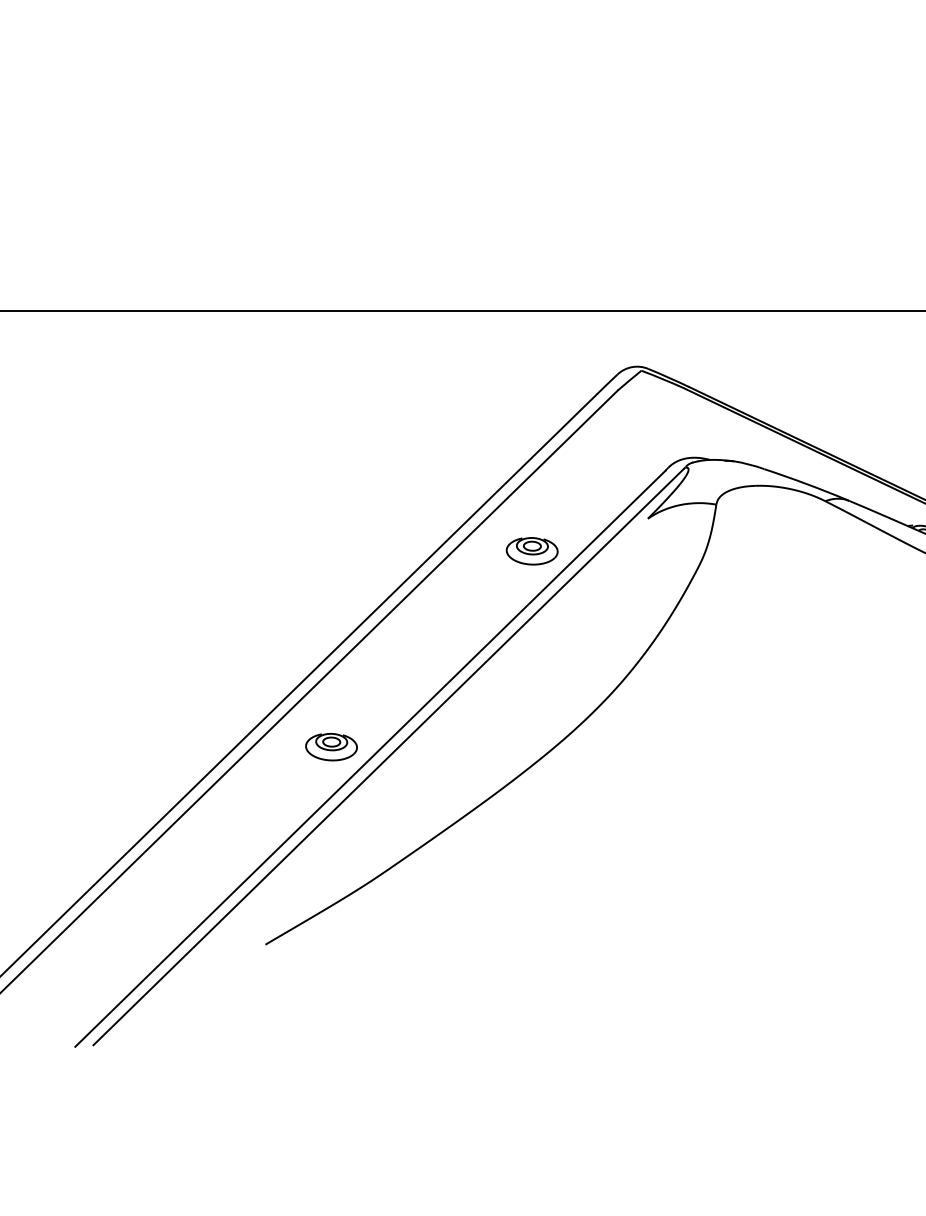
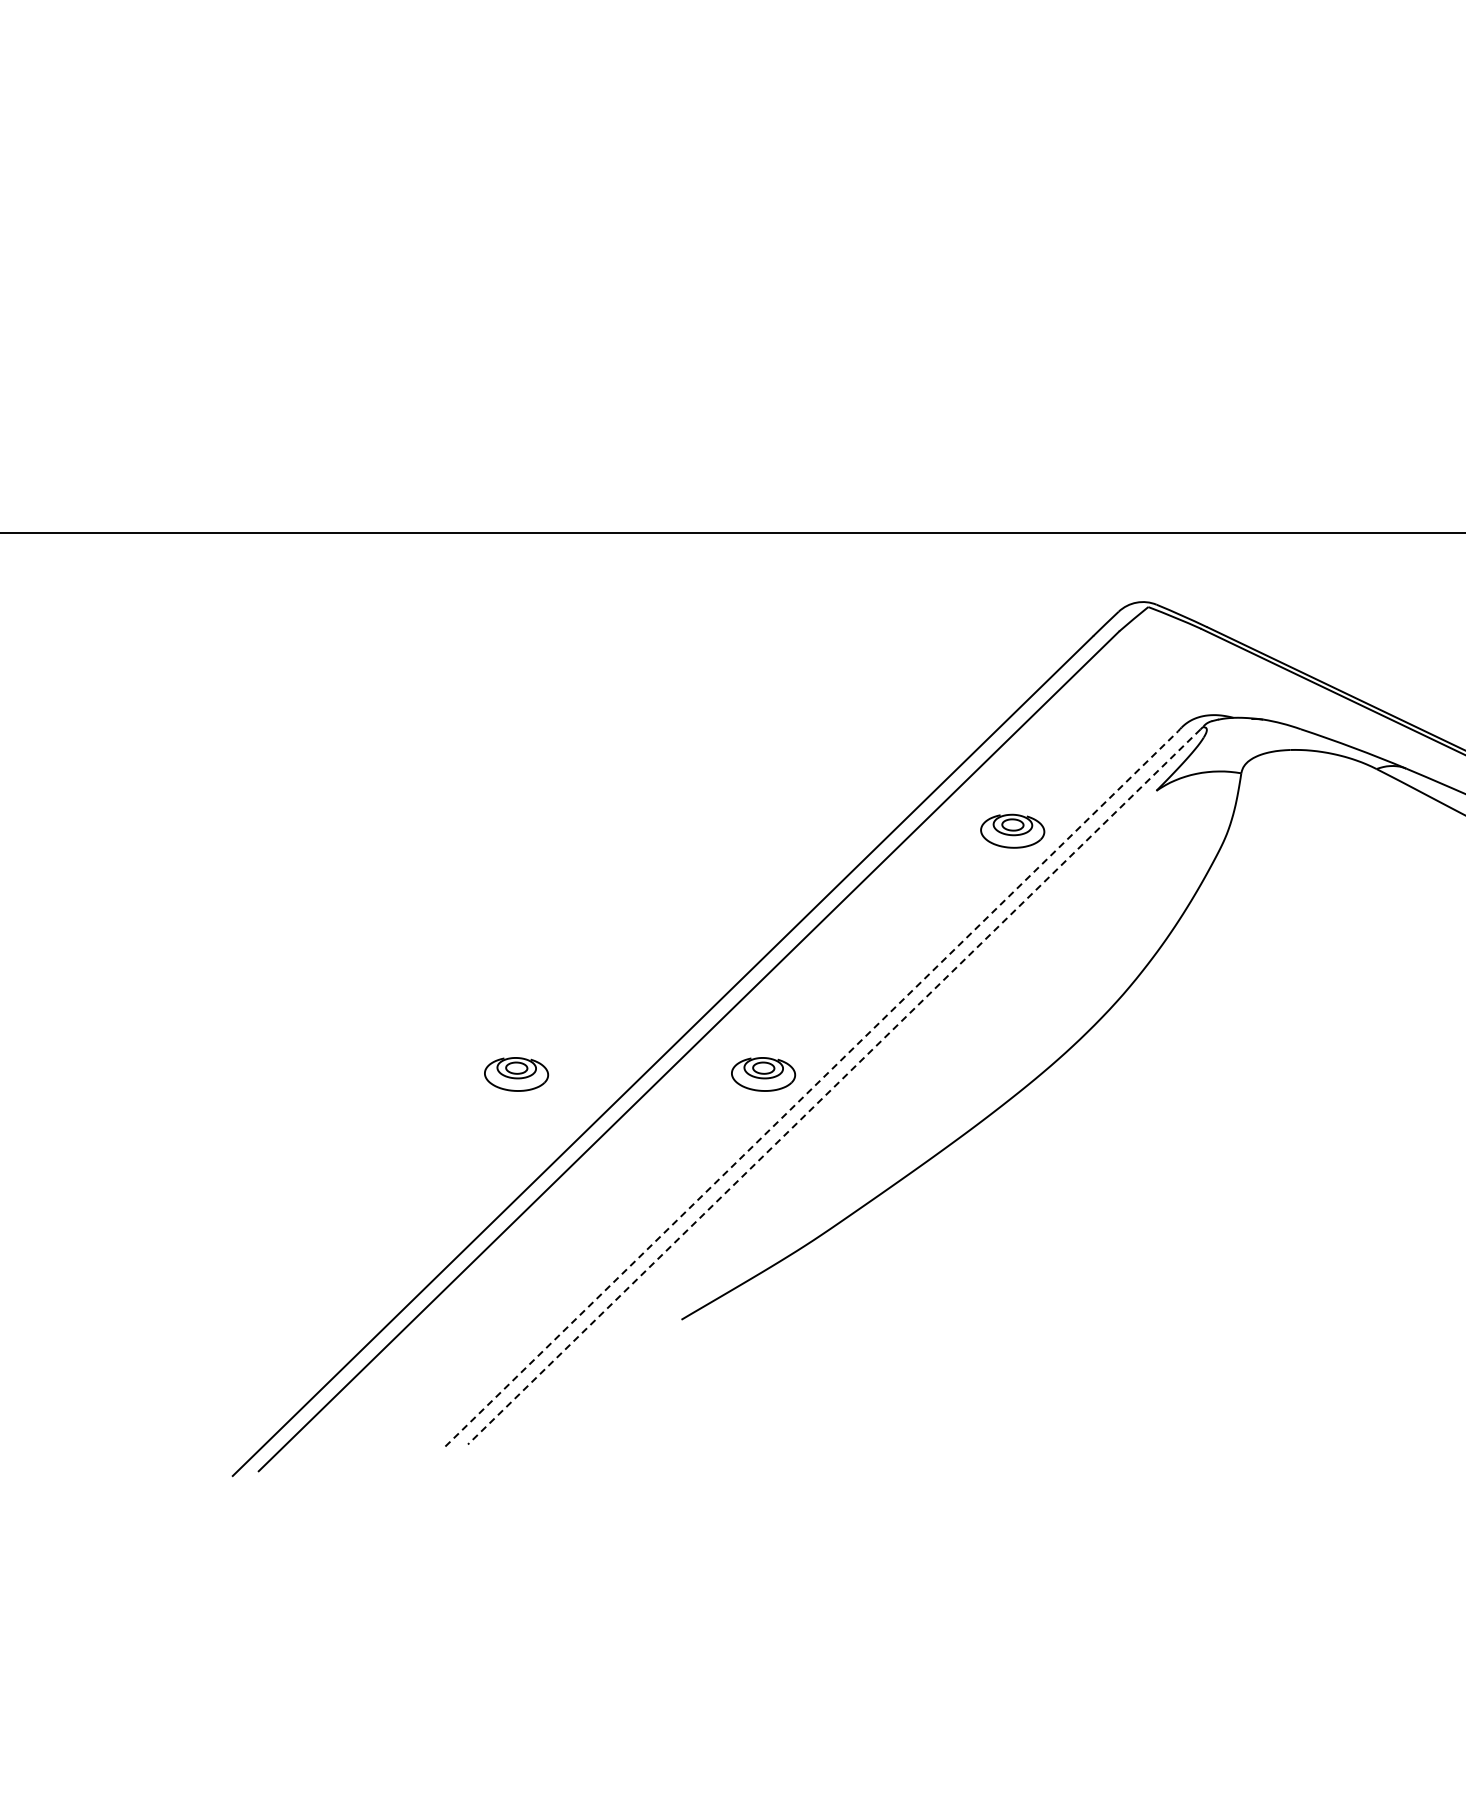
part: (132, 747) -> (516, 1074), added
line: (388, 756) -> (834, 1086), solid -> dashed
line: (370, 758) -> (811, 1088), solid -> dashed

